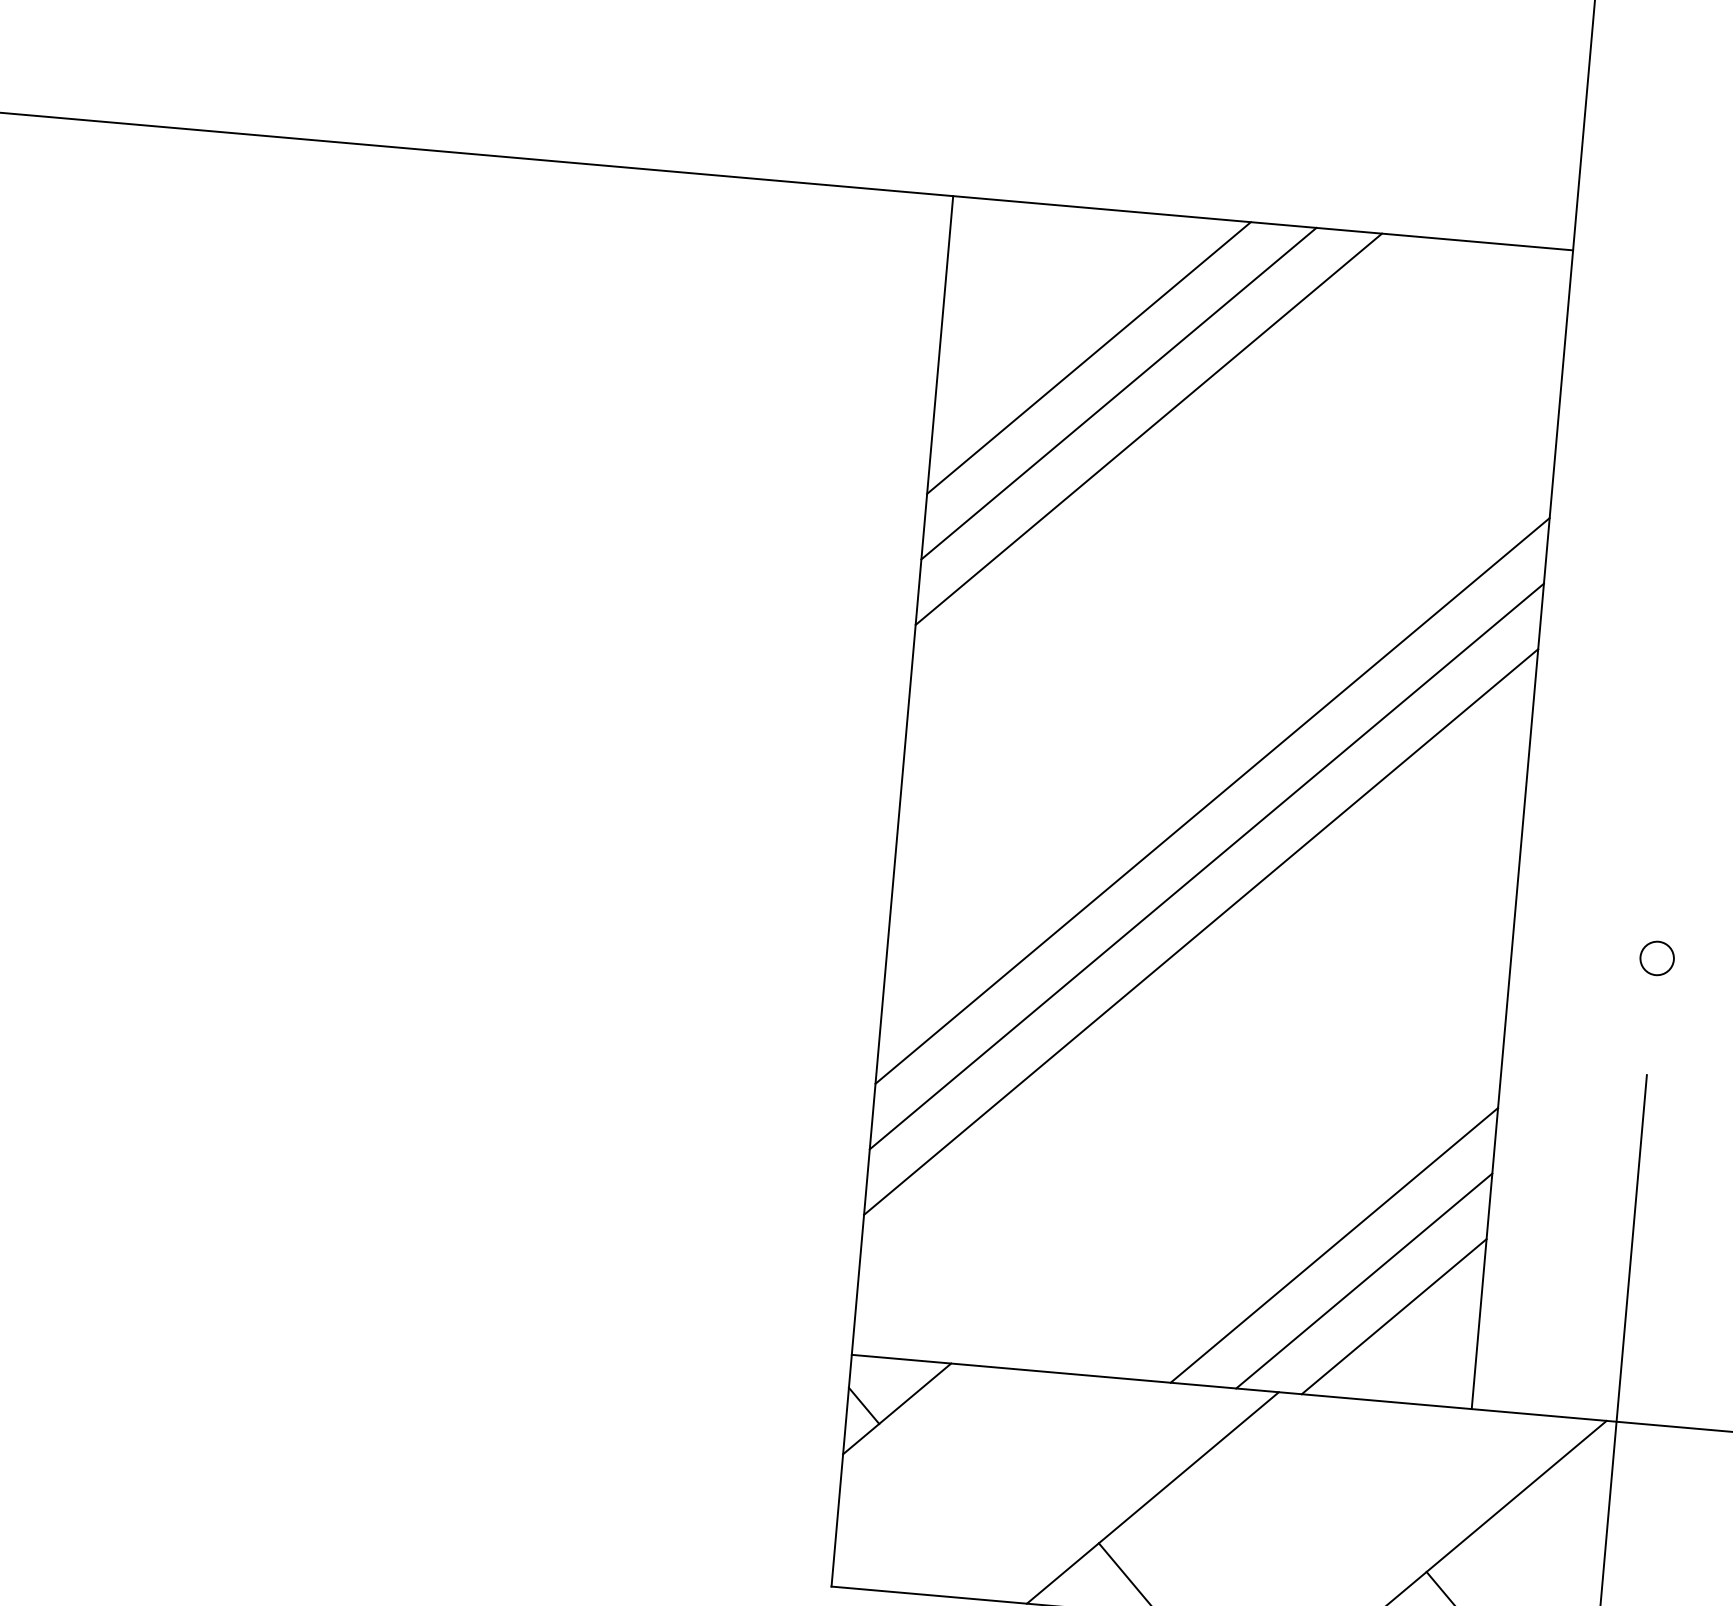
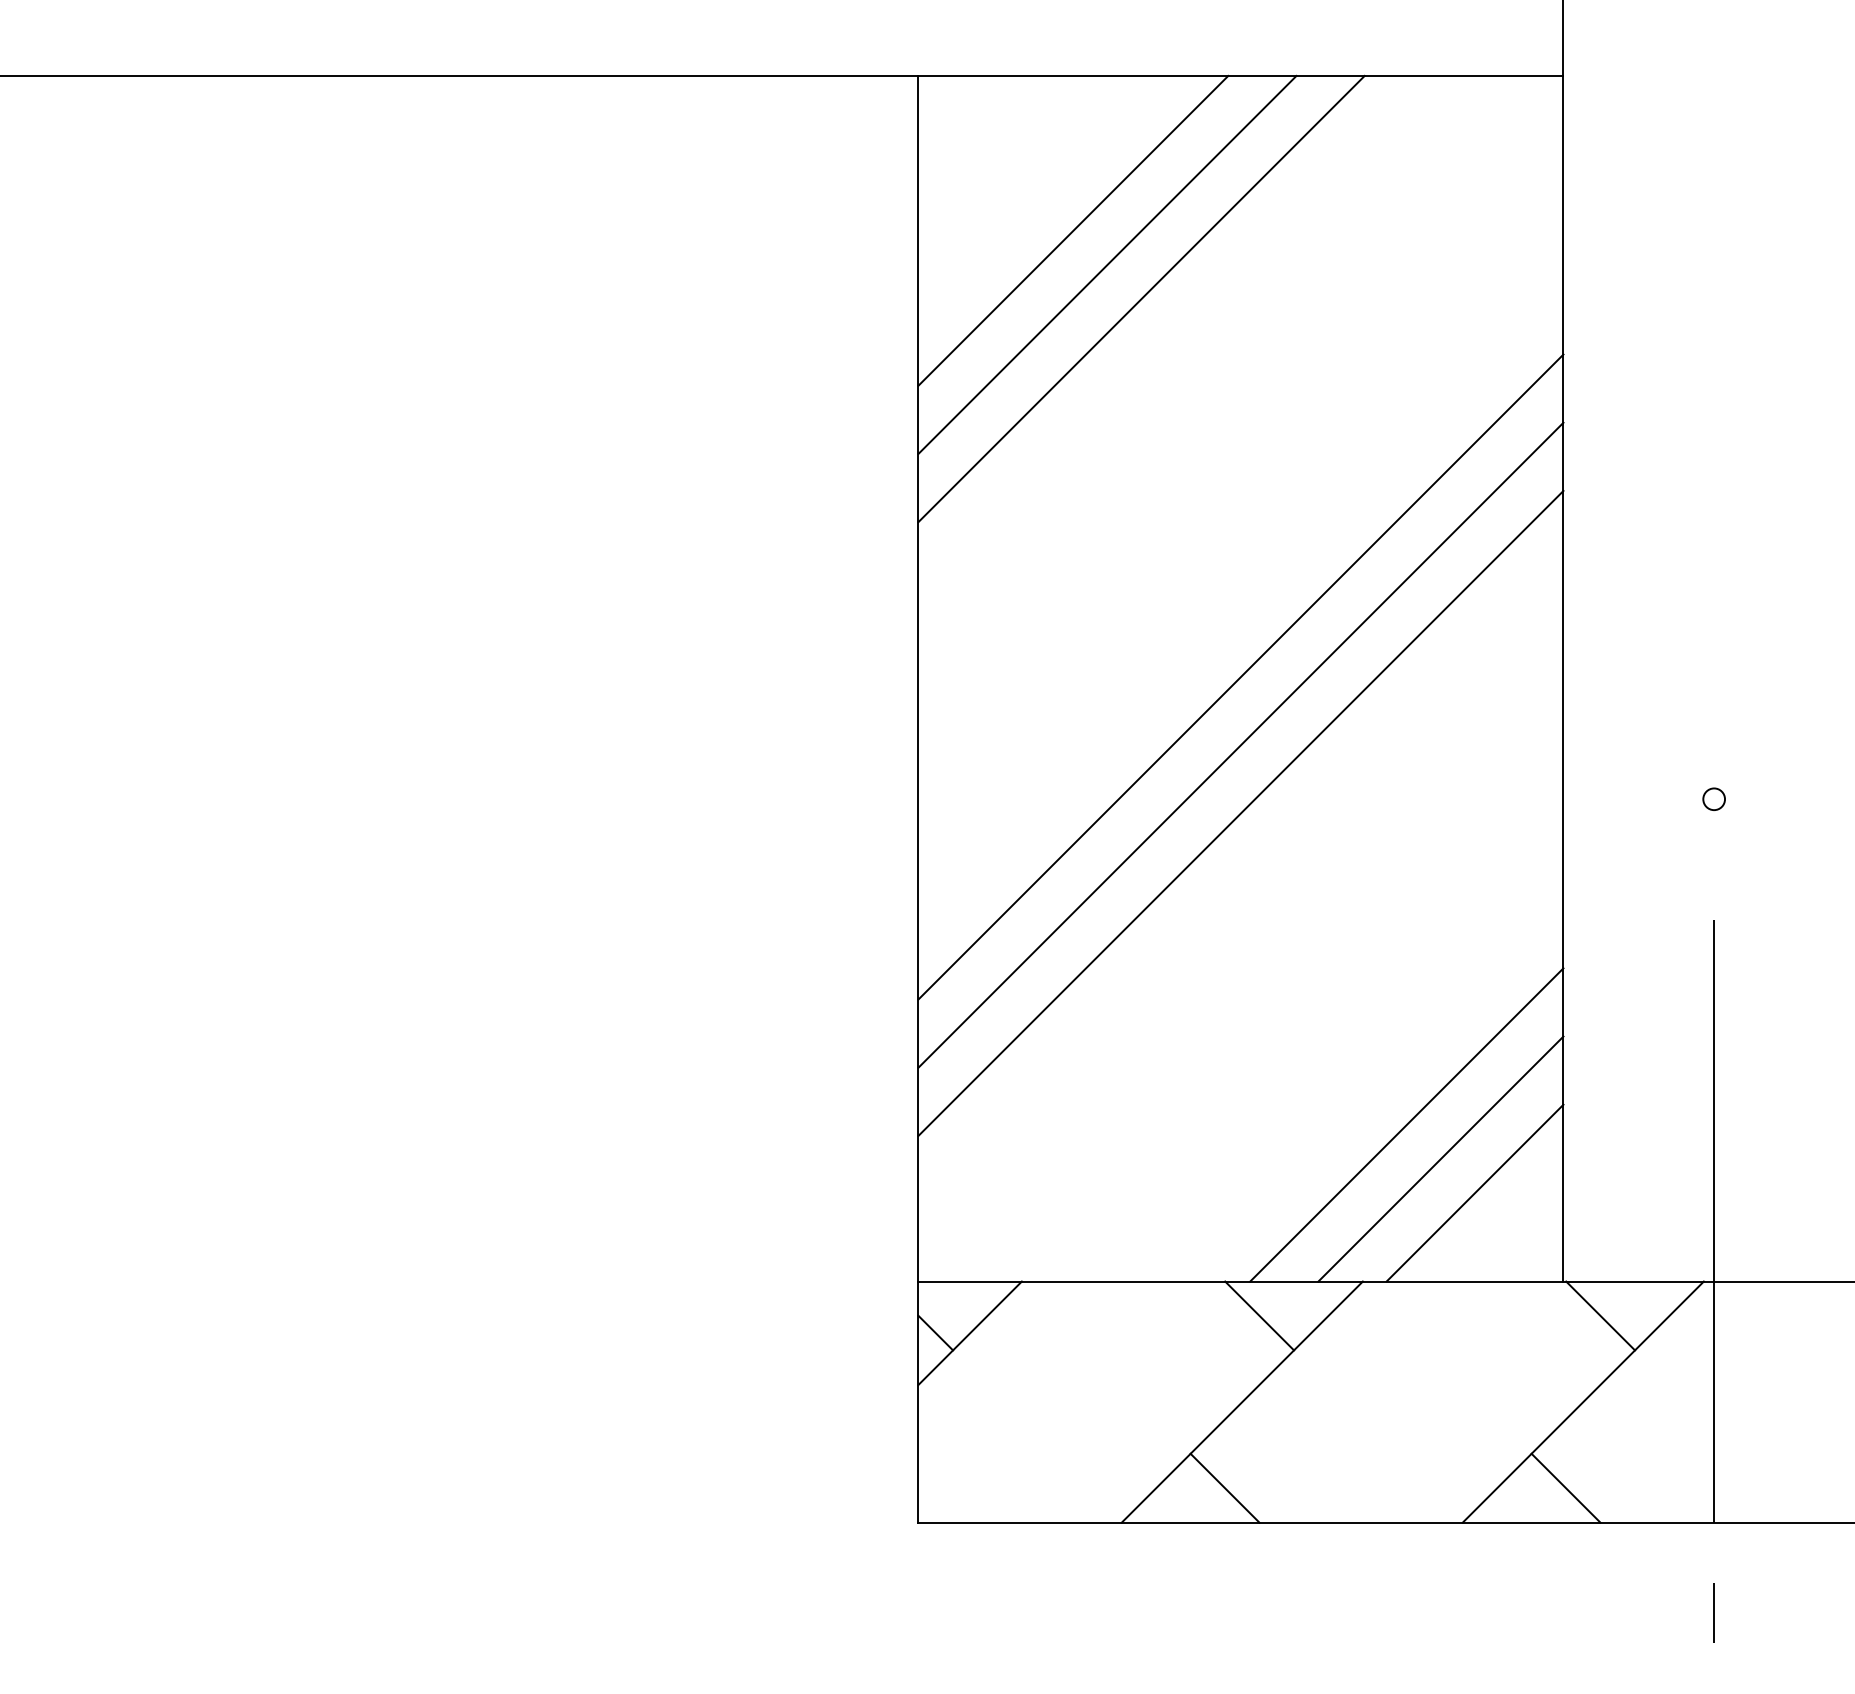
circle: (1656, 957) -> (1713, 798), size x0.62
line: (1176, 1416) -> (1259, 1315), added
line: (1504, 1444) -> (1600, 1315), added

